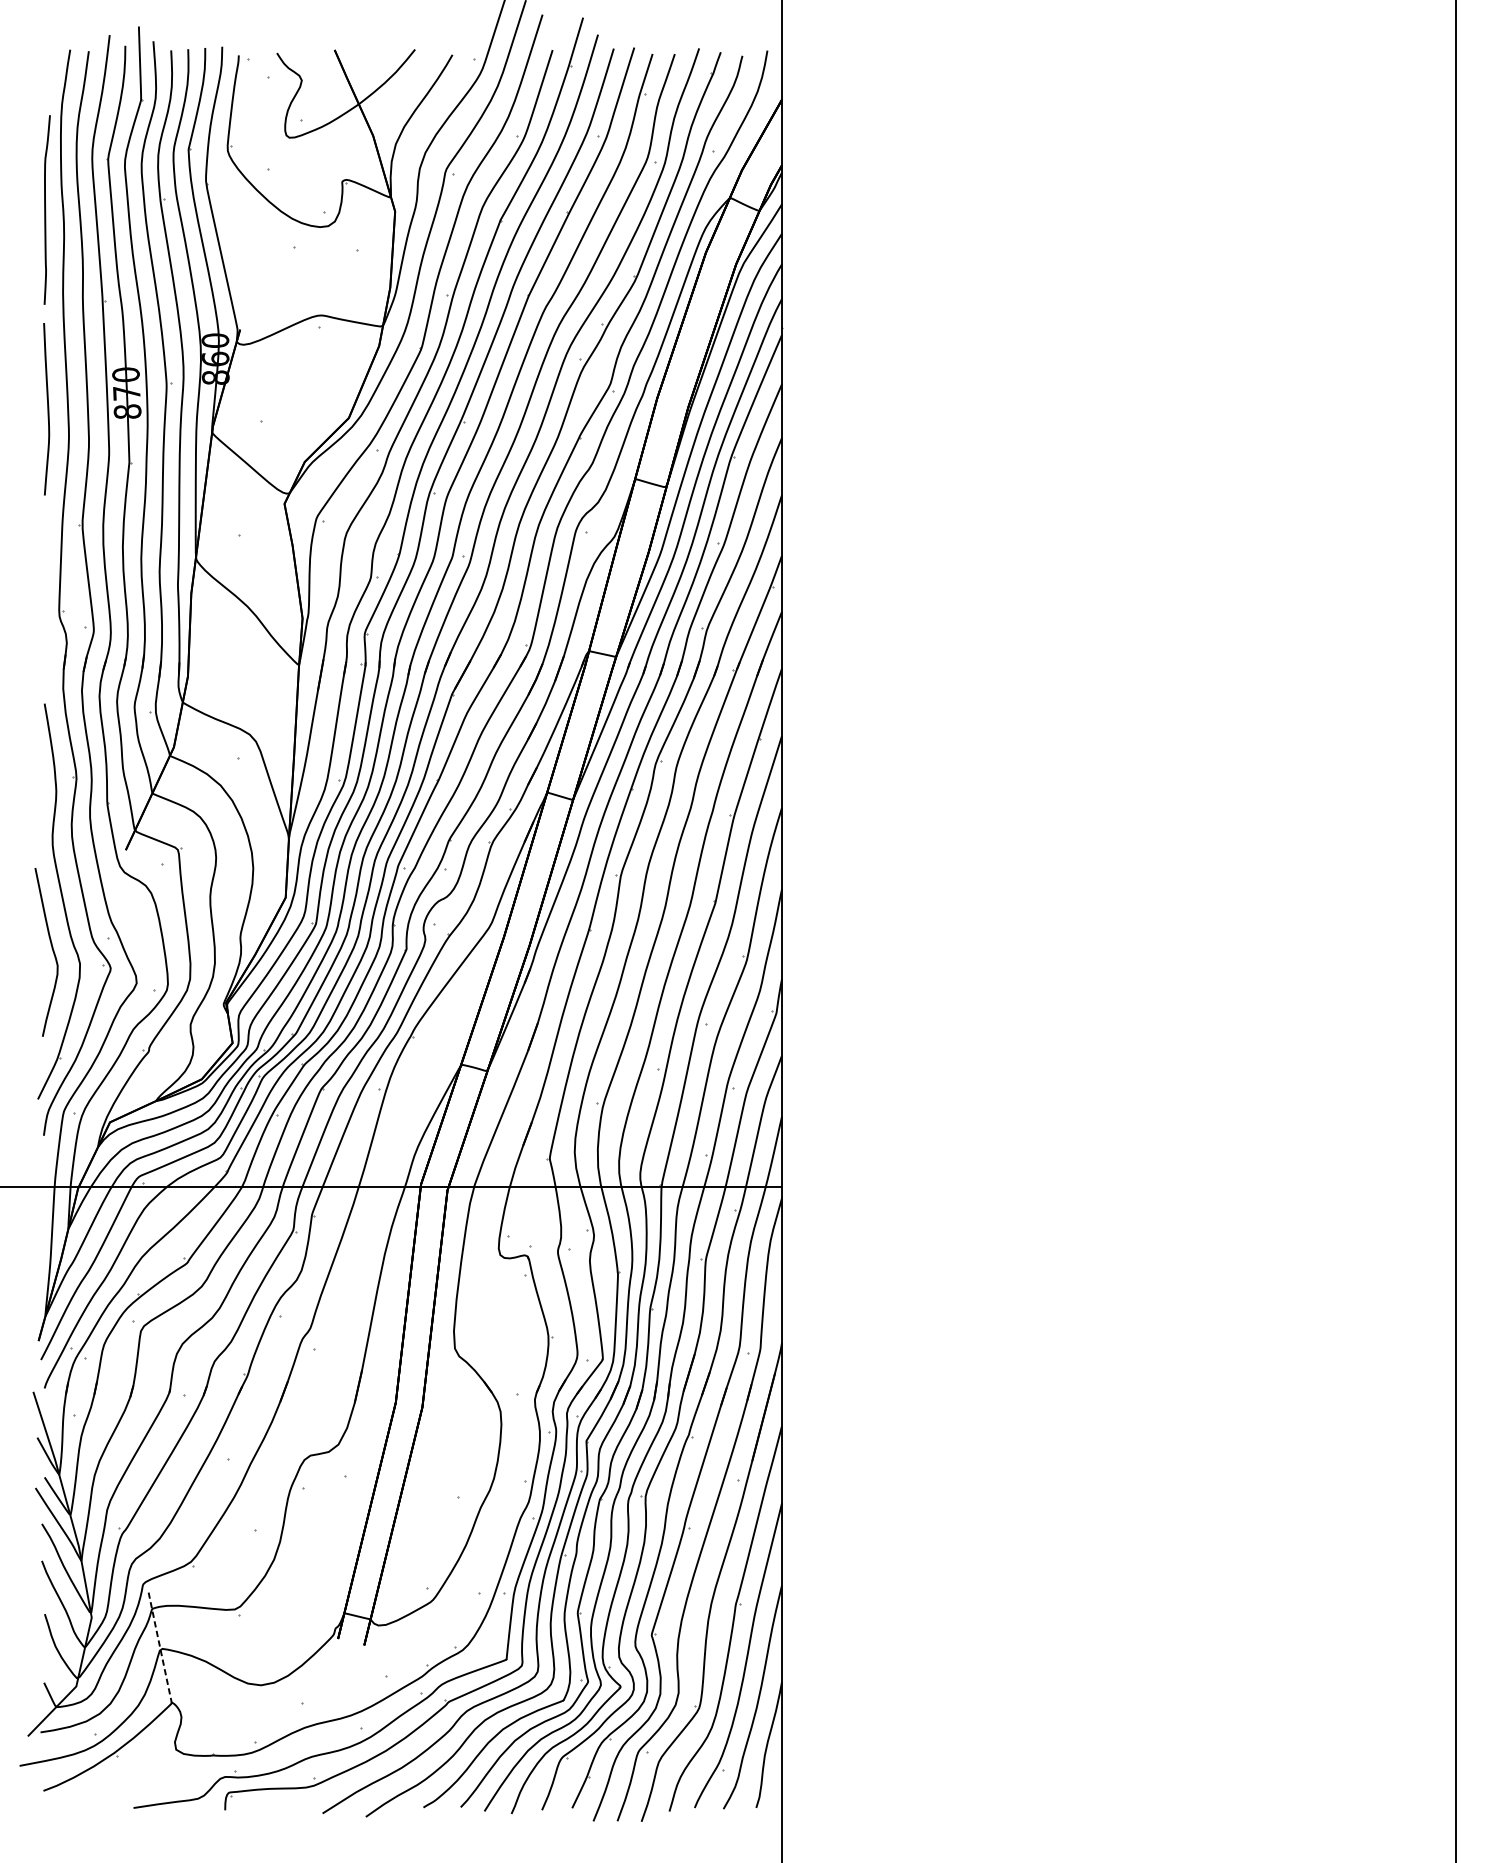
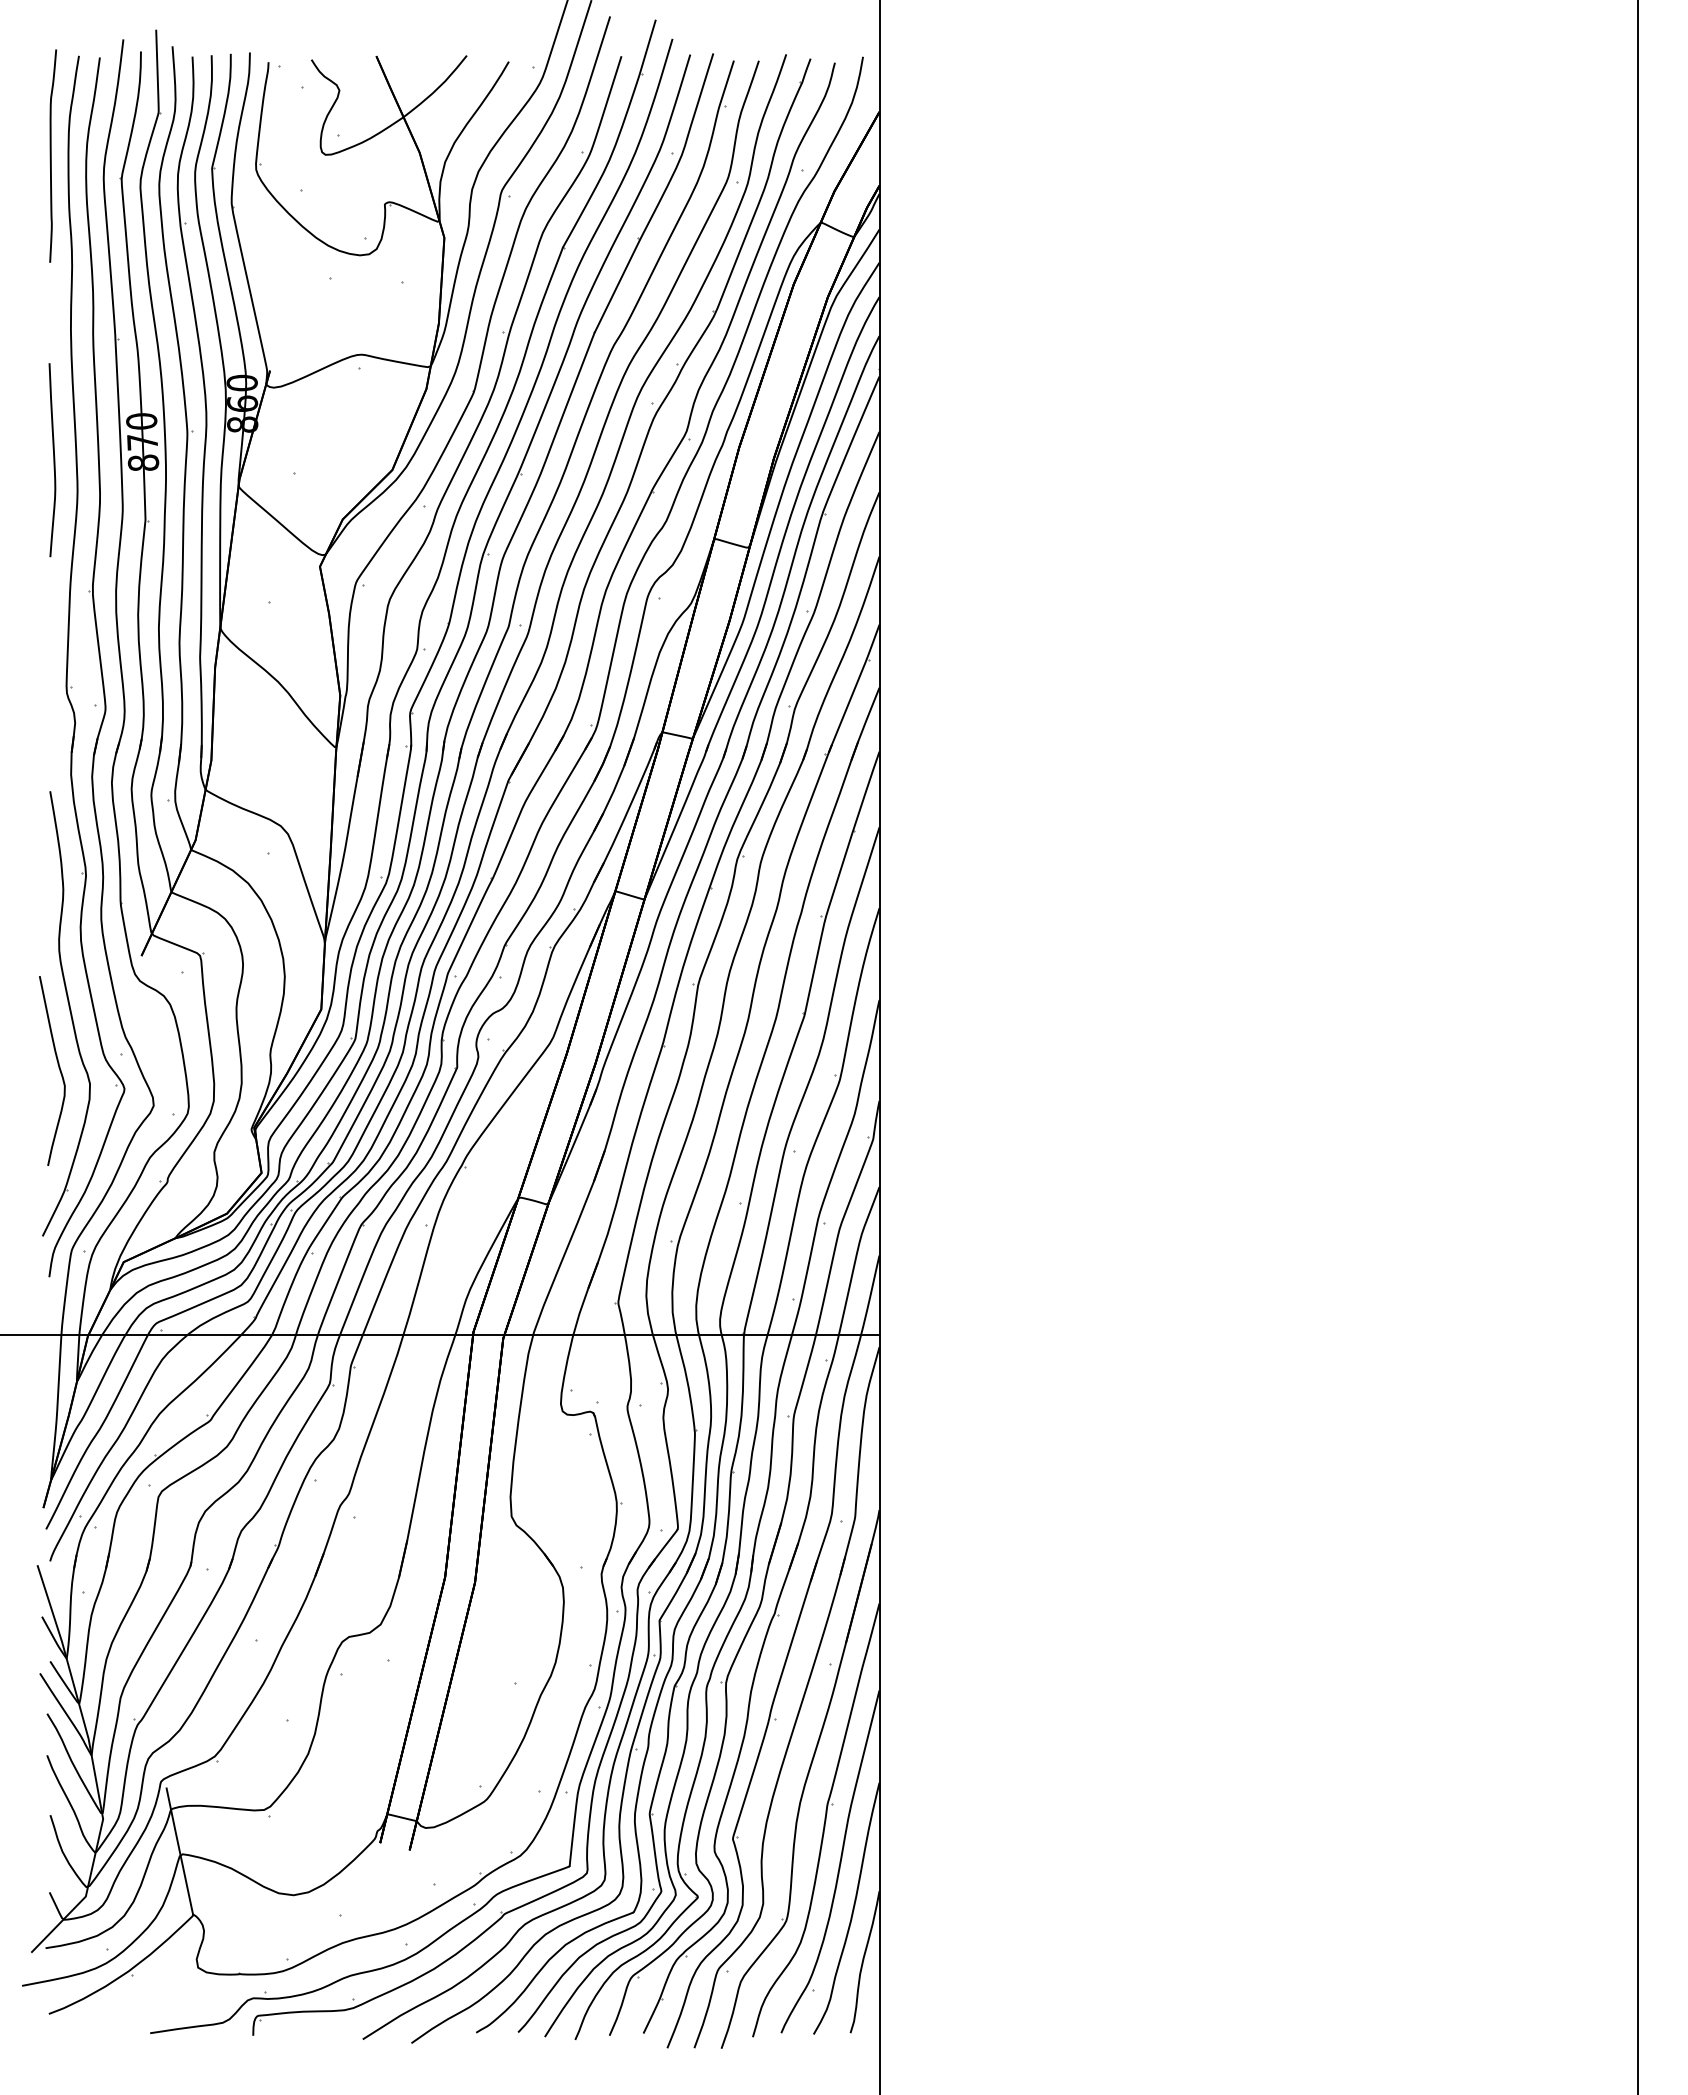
curve: (45, 209) -> (51, 155), moved
line: (159, 1646) -> (179, 1851), dashed -> solid

